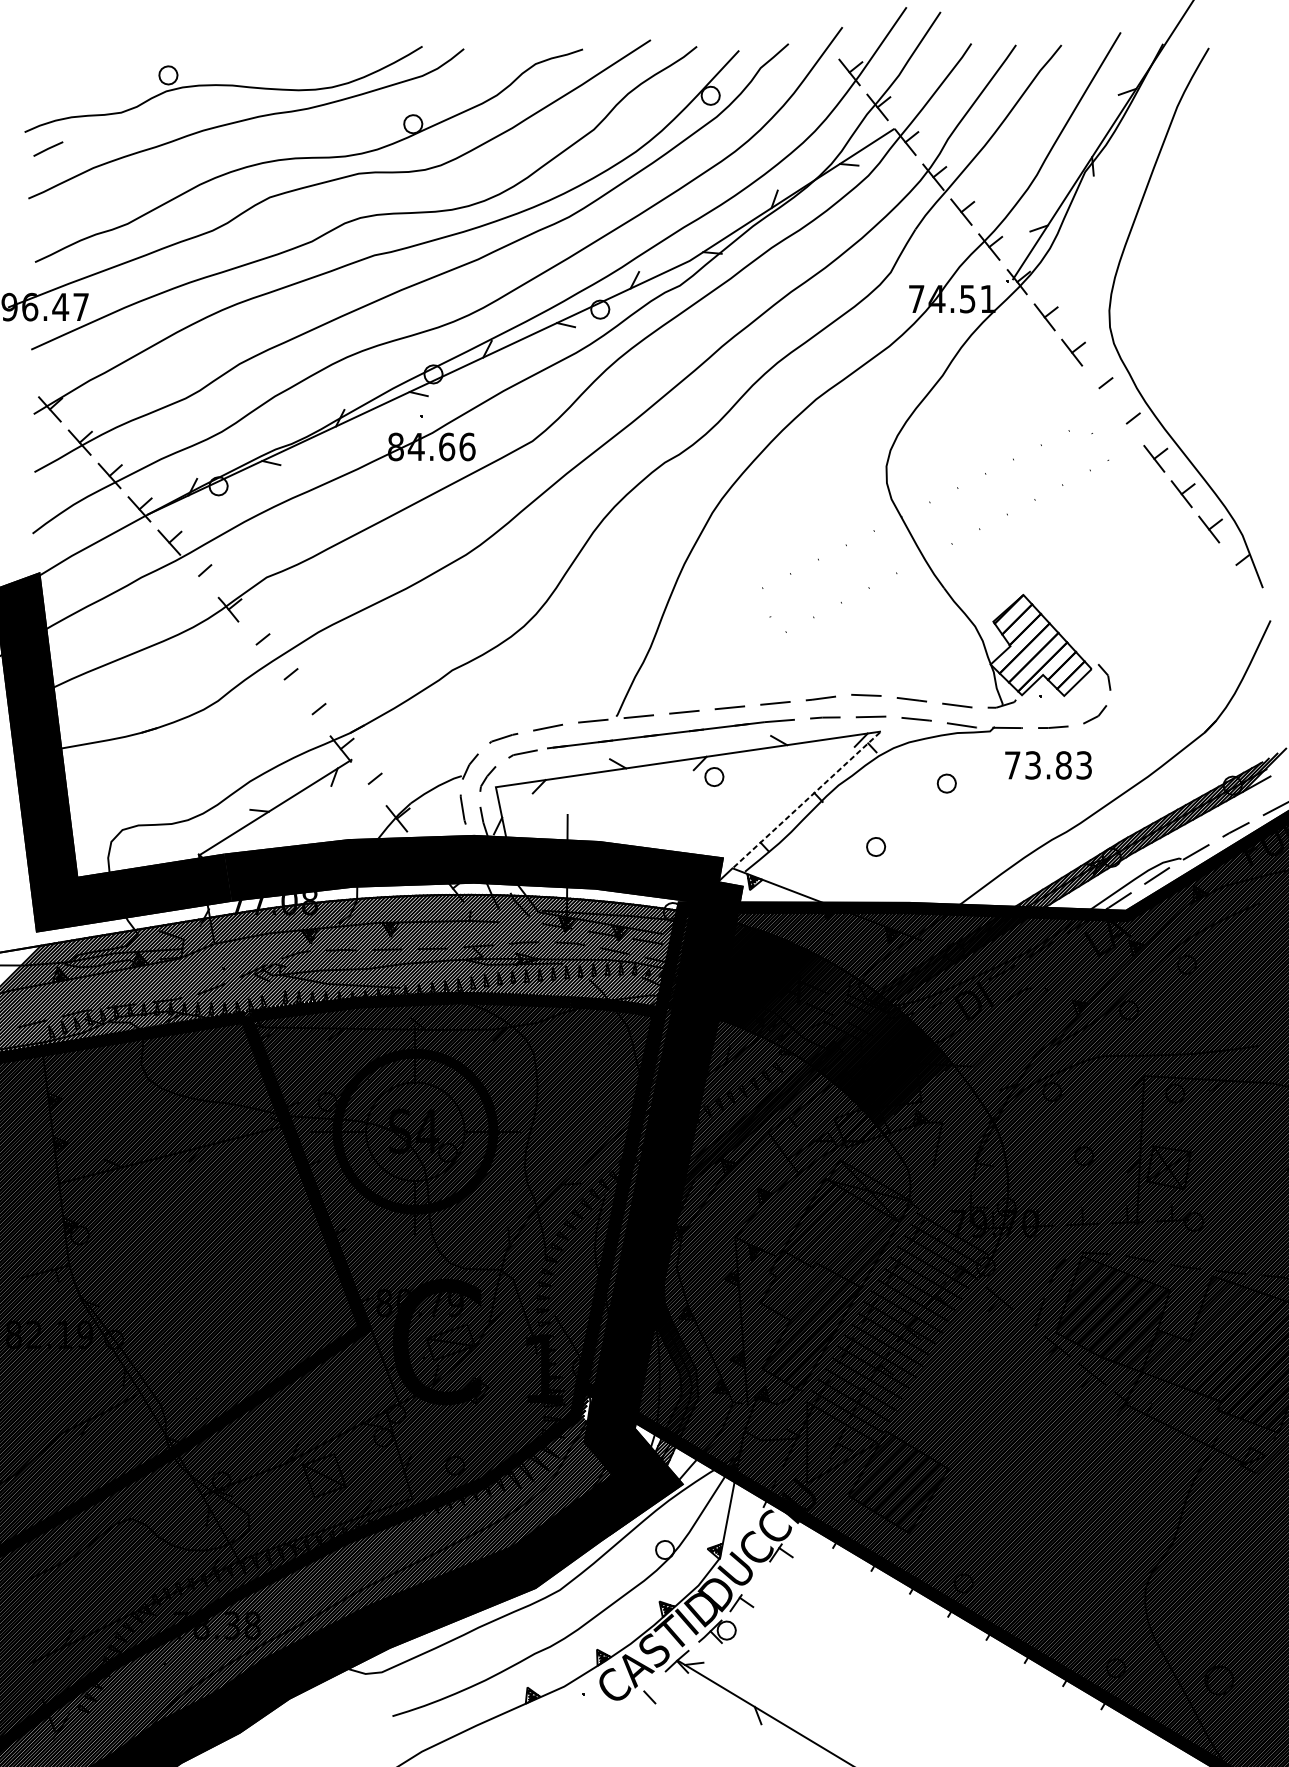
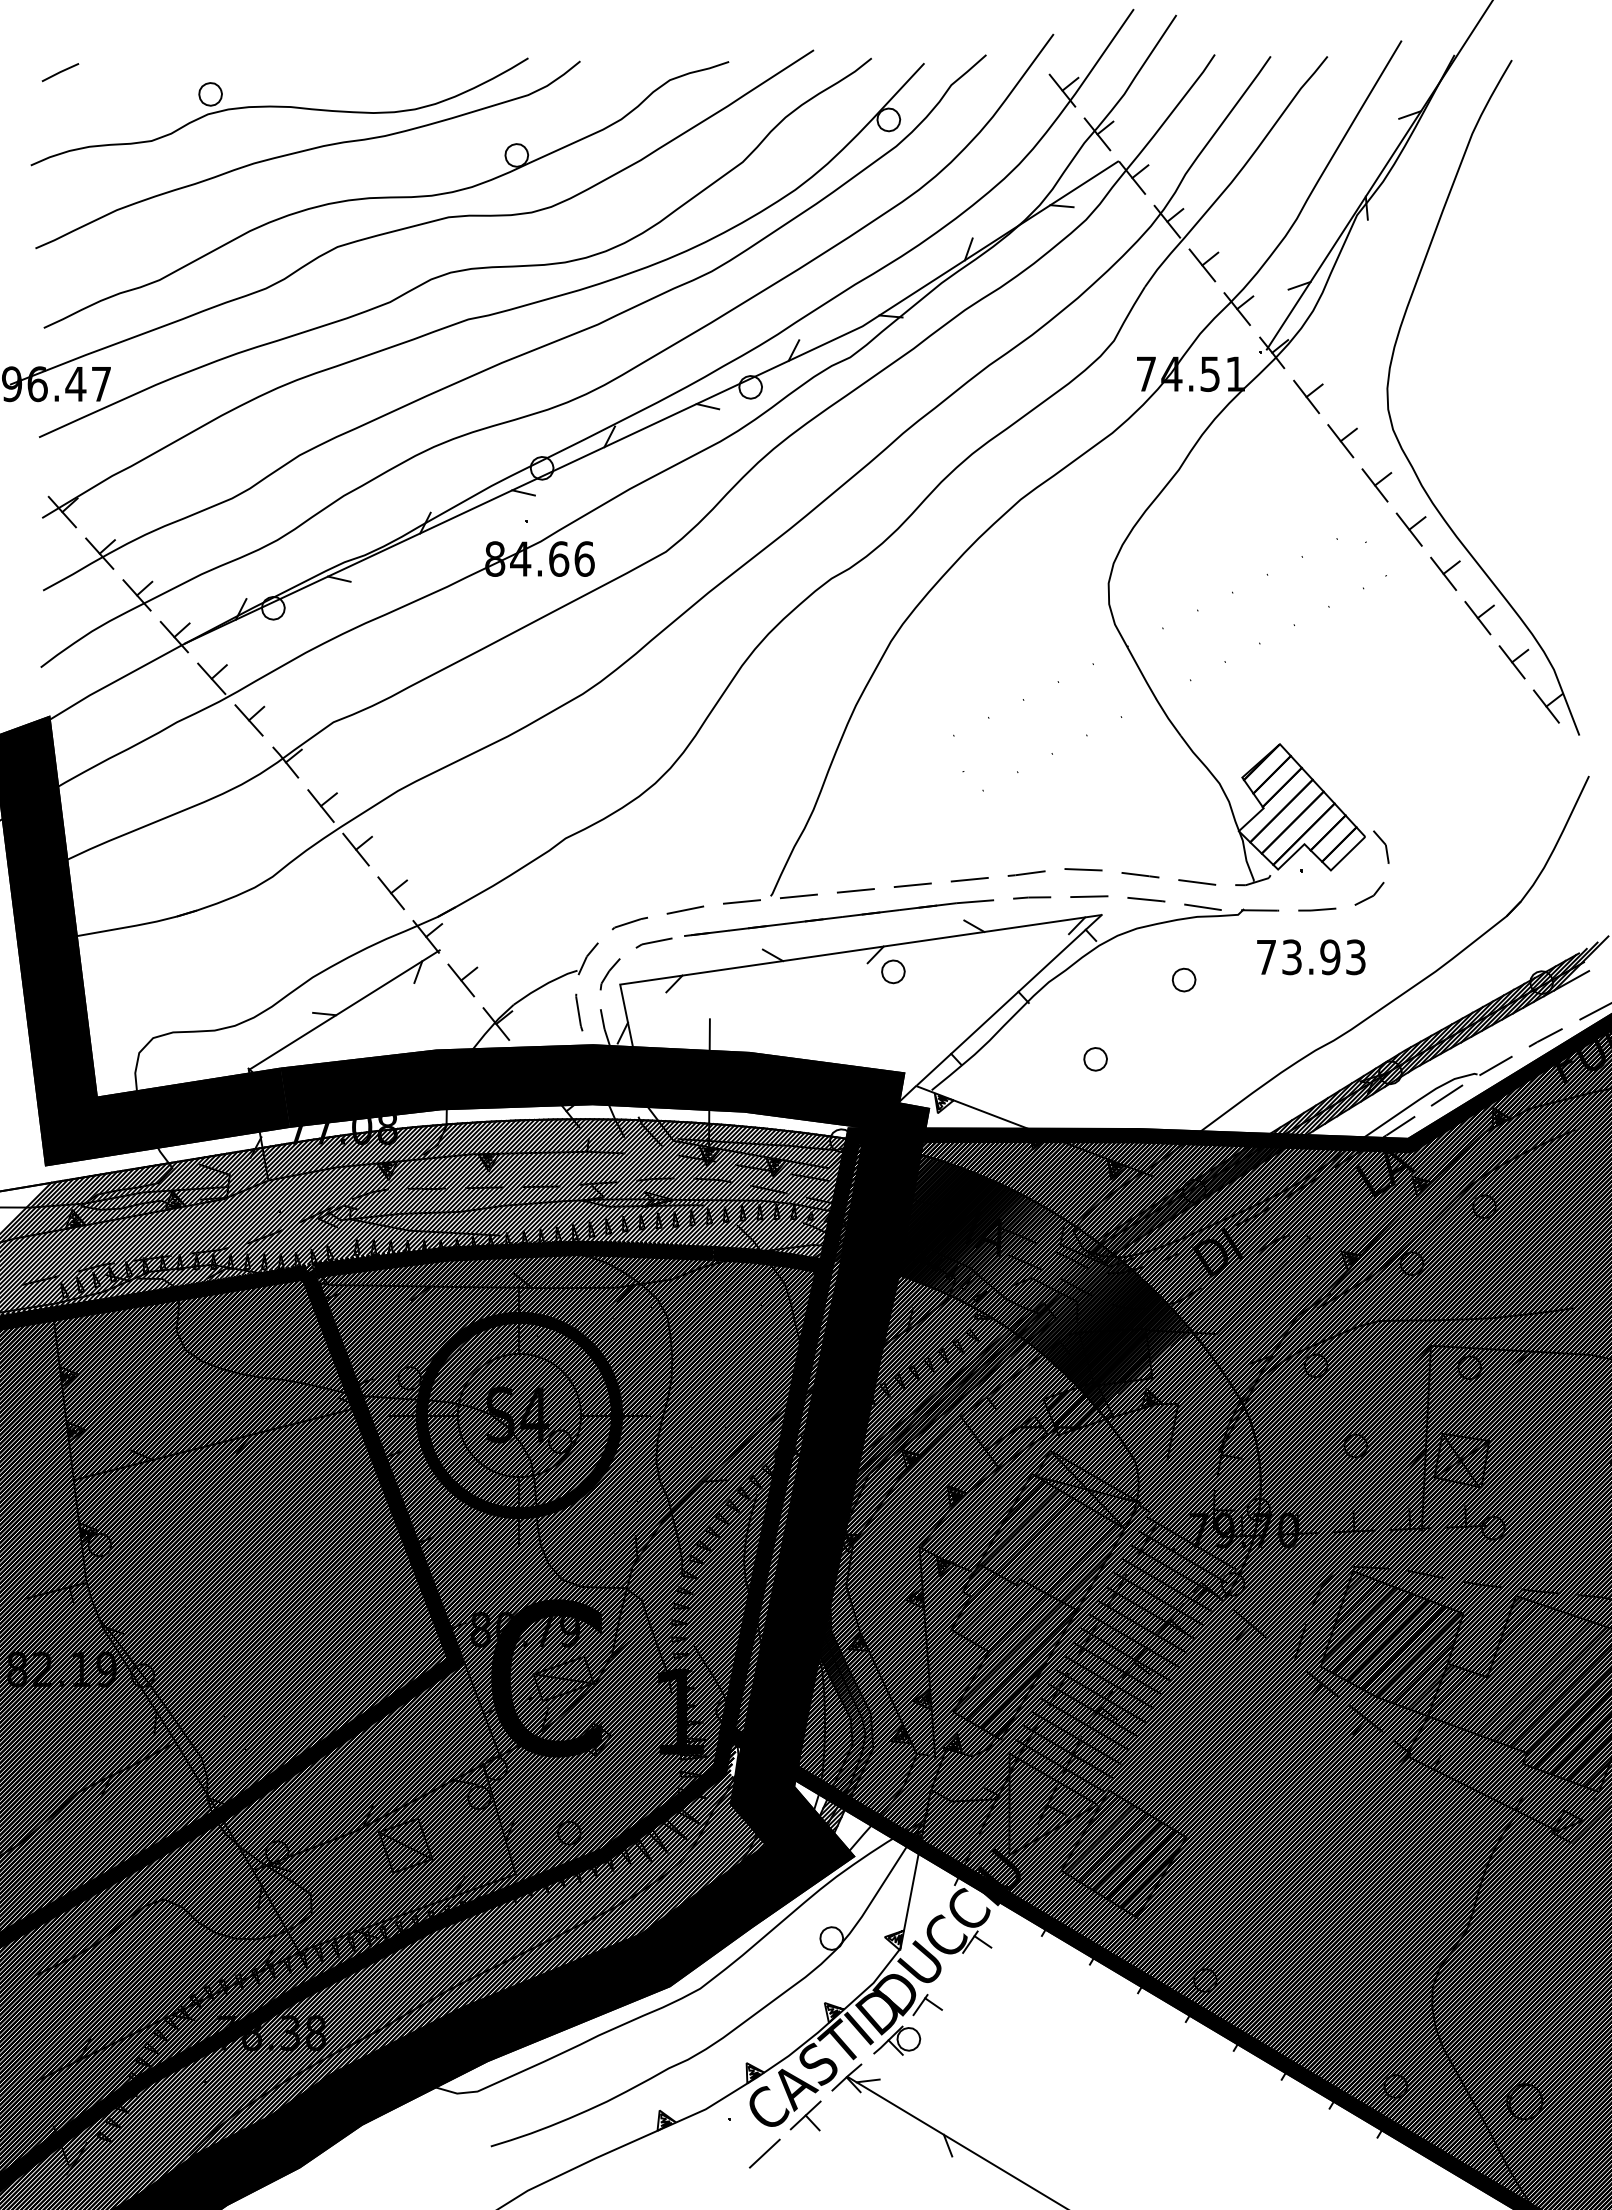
line: (48, 149) -> (60, 72), moved
line: (1099, 388) -> (1374, 485), added
line: (1126, 423) -> (1408, 529), added
line: (1235, 564) -> (1545, 706), added
line: (198, 576) -> (248, 720), added
line: (256, 644) -> (320, 805), added
line: (284, 679) -> (355, 849), added
line: (312, 714) -> (390, 893), added
text: (1063, 765) -> (1330, 957), 73.83 -> 73.93
line: (369, 783) -> (461, 980), added
line: (808, 799) -> (1010, 999), dashed -> solid
line: (644, 1691) -> (805, 2115), added
line: (611, 1721) -> (764, 2153), added

